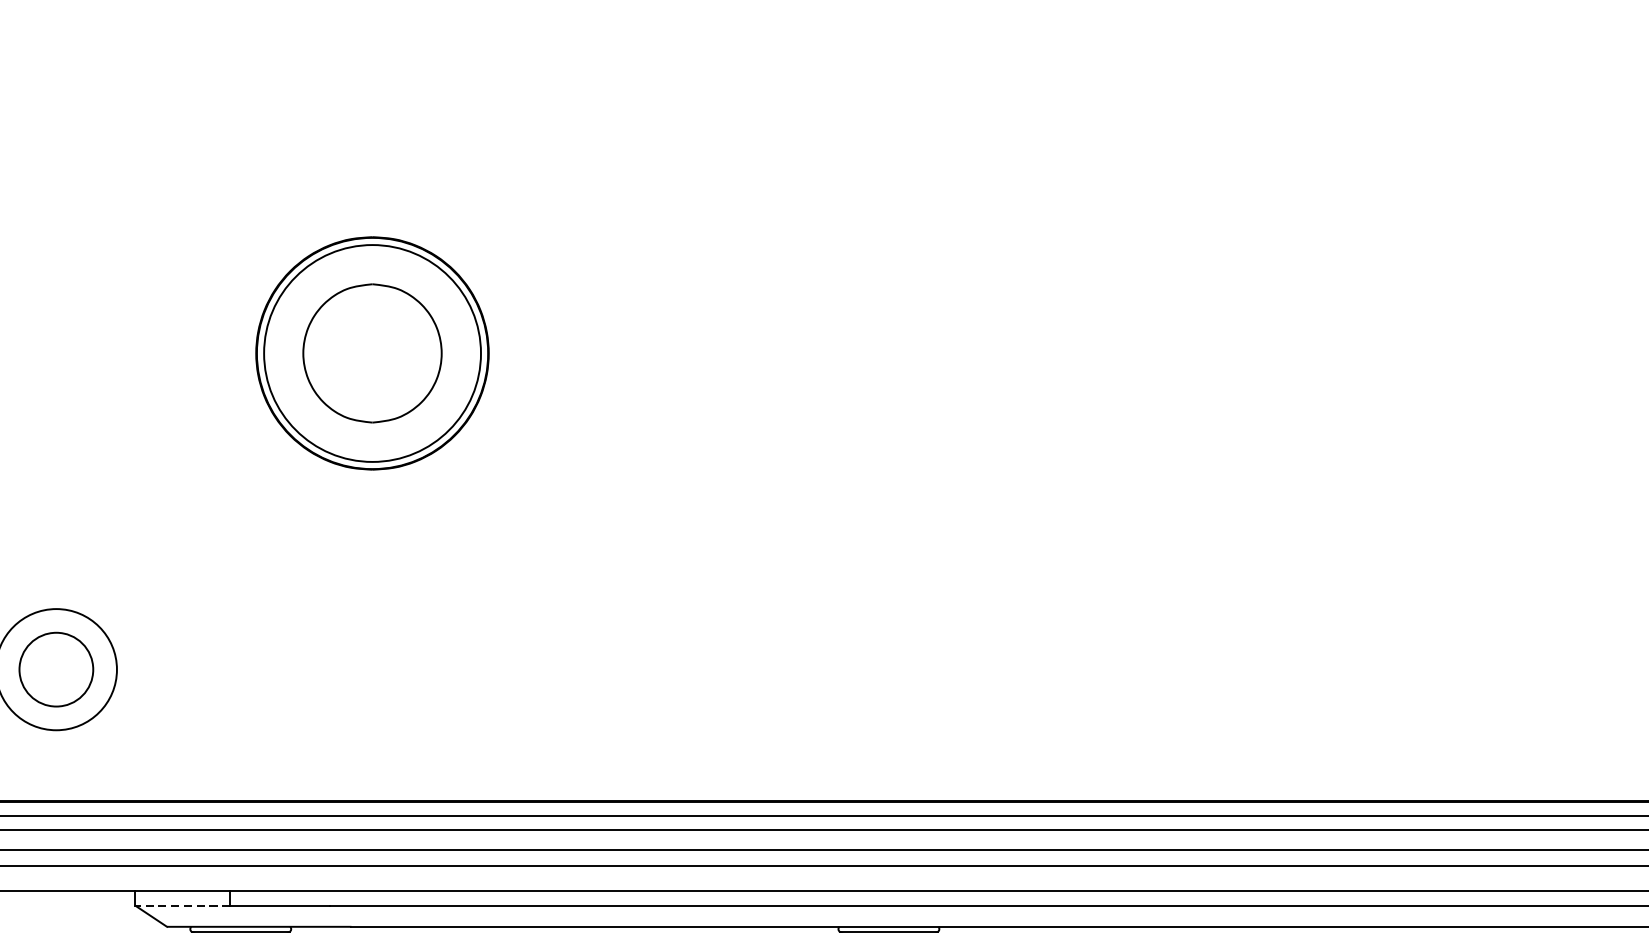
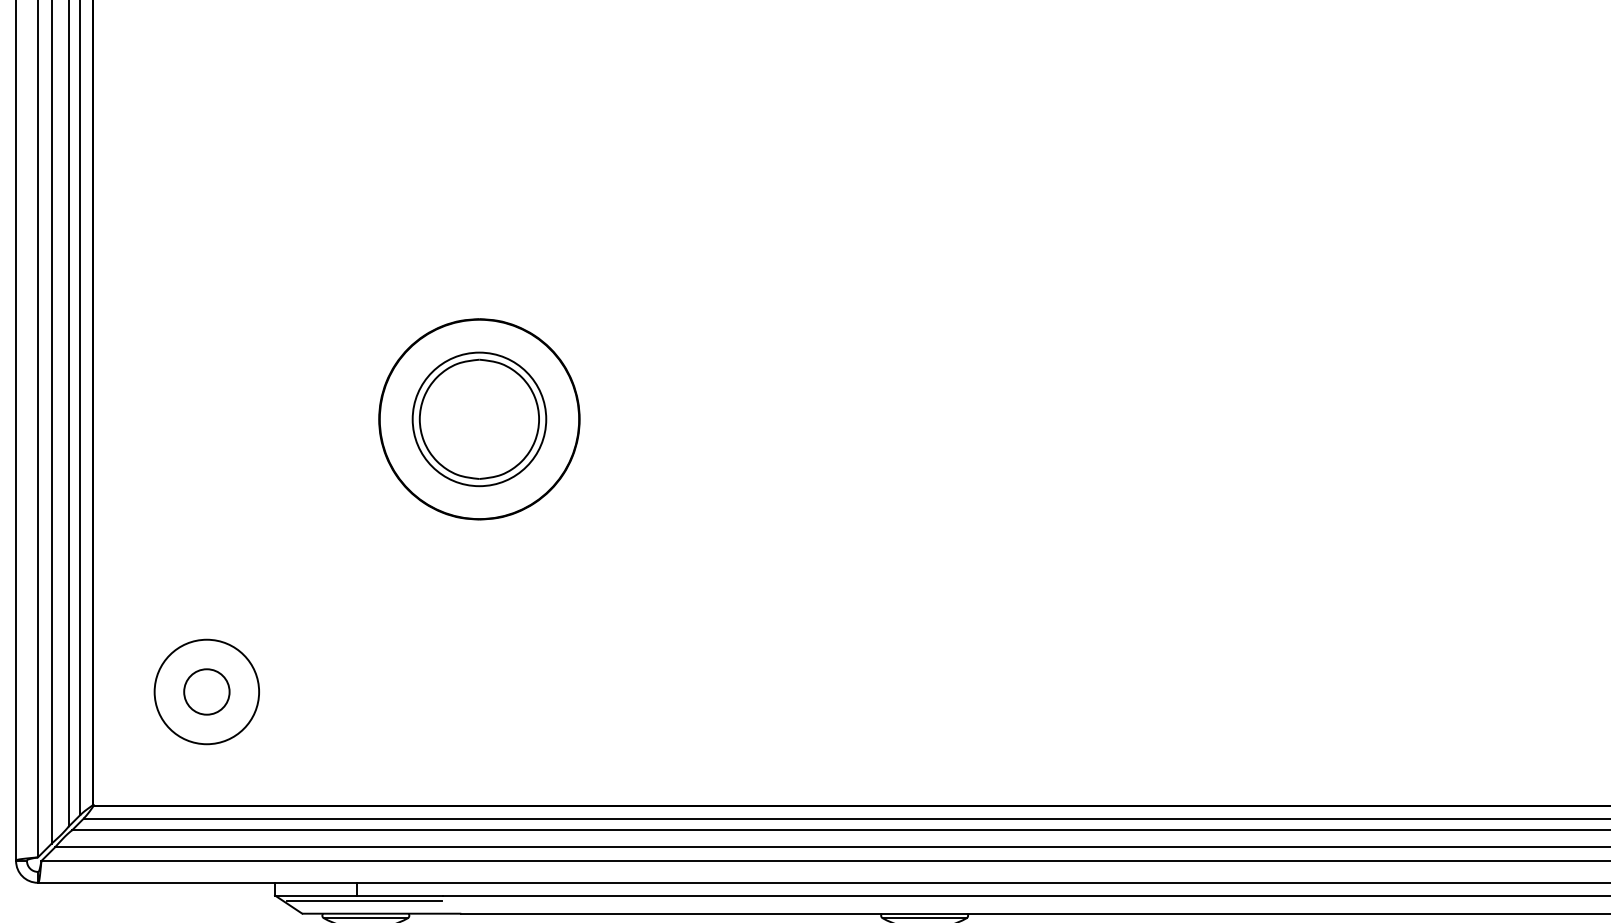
circle: (372, 353) -> (479, 419), size x0.71
circle: (55, 669) -> (206, 691), size x0.71
line: (182, 905) -> (315, 895), dashed -> solid
line: (239, 911) -> (364, 900), added

